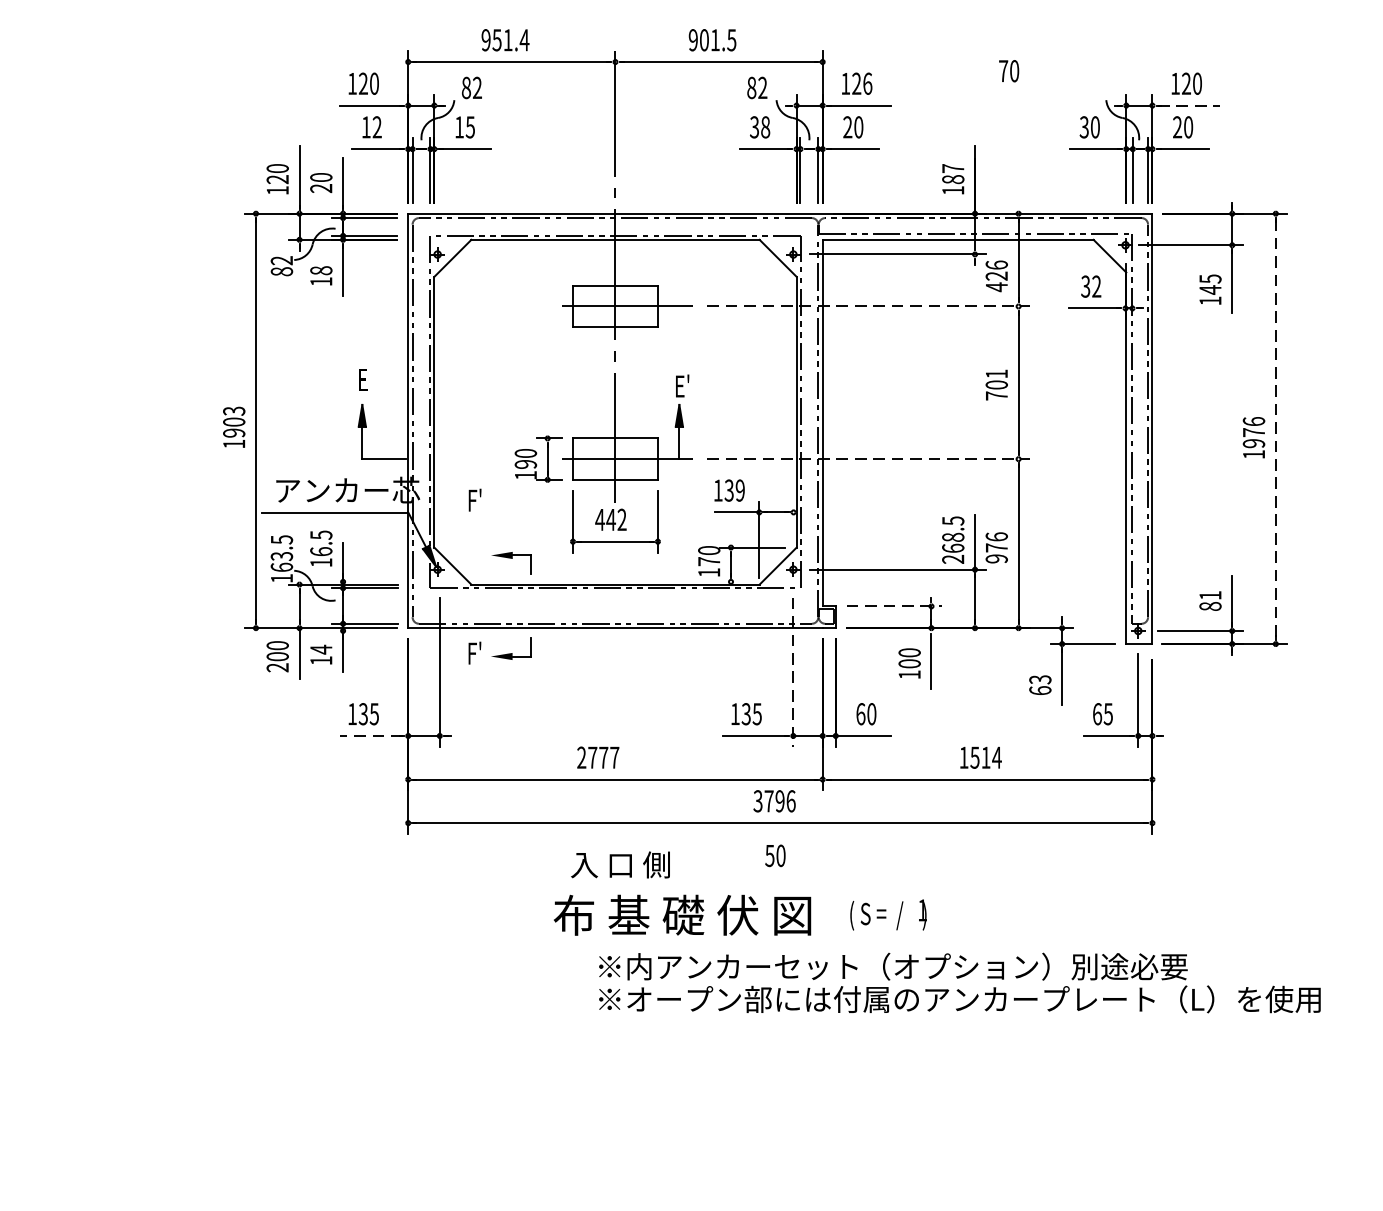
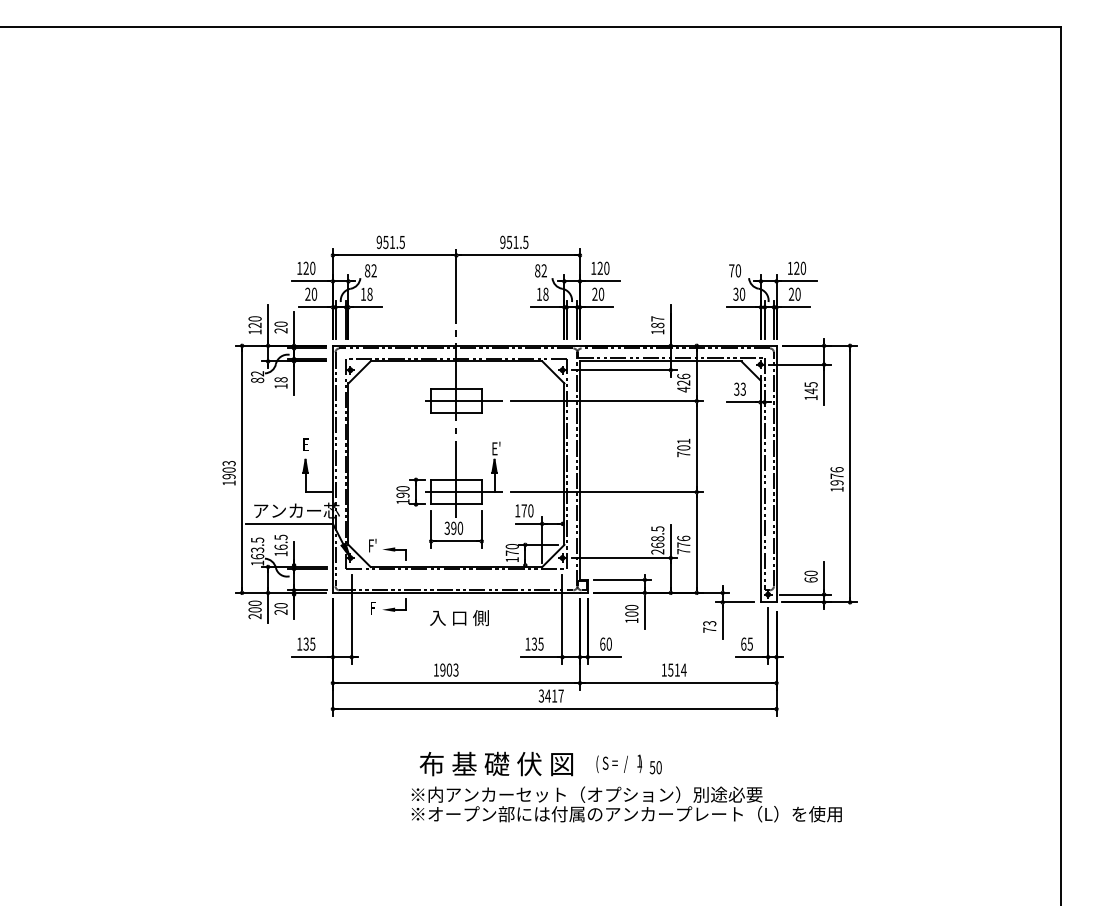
text: (704, 38) -> (509, 241), 901.5 -> 951.5
text: (524, 40) -> (402, 242), 951.4 -> 951.5
text: (1009, 70) -> (735, 270), moved
text: (867, 82) -> (606, 267), 126 -> 120
line: (1189, 105) -> (798, 281), dashed -> solid
text: (372, 125) -> (311, 293), 12 -> 20
text: (469, 125) -> (369, 293), 15 -> 18
text: (753, 125) -> (538, 293), 38 -> 18
text: (1095, 286) -> (742, 389), 32 -> 33
line: (868, 307) -> (607, 401), dashed -> solid
line: (1276, 429) -> (850, 474), dashed -> solid
line: (868, 459) -> (607, 492), dashed -> solid
text: (734, 489) -> (527, 510), 139 -> 170
text: (474, 500) -> (372, 545), moved
text: (610, 518) -> (453, 527), 442 -> 390
text: (996, 558) -> (683, 551), 976 -> 776
text: (1209, 600) -> (810, 576), 81 -> 60
line: (894, 605) -> (622, 579), dashed -> solid
text: (474, 652) -> (372, 607), F' -> F
text: (320, 654) -> (280, 608), 14 -> 20
line: (793, 672) -> (562, 619), dashed -> solid
text: (1039, 689) -> (709, 629), 63 -> 73
line: (372, 736) -> (311, 657), dashed -> solid
text: (597, 756) -> (445, 669), 2777 -> 1903
text: (779, 800) -> (554, 695), 3796 -> 3417
text: (774, 855) -> (655, 767), moved
text: (620, 865) -> (459, 618), moved
text: (959, 983) -> (626, 804), moved

